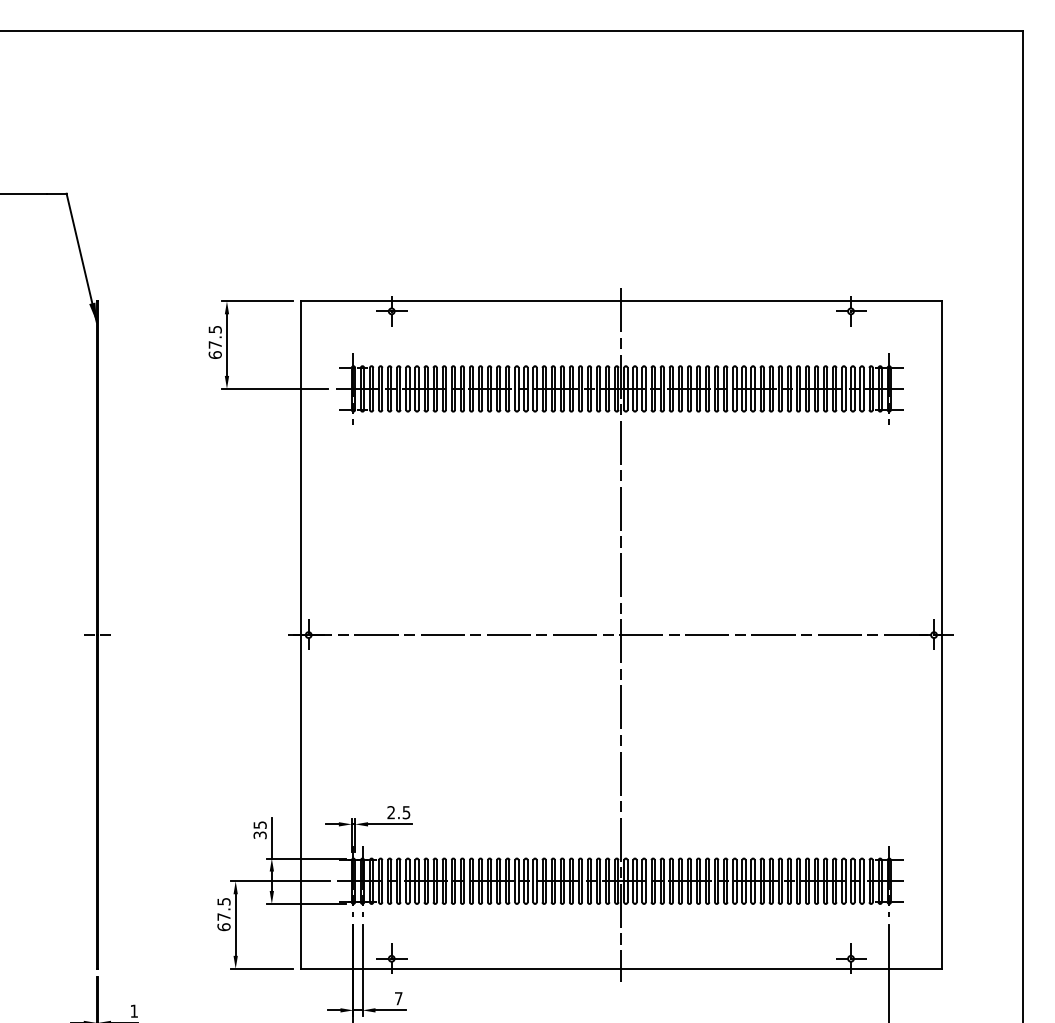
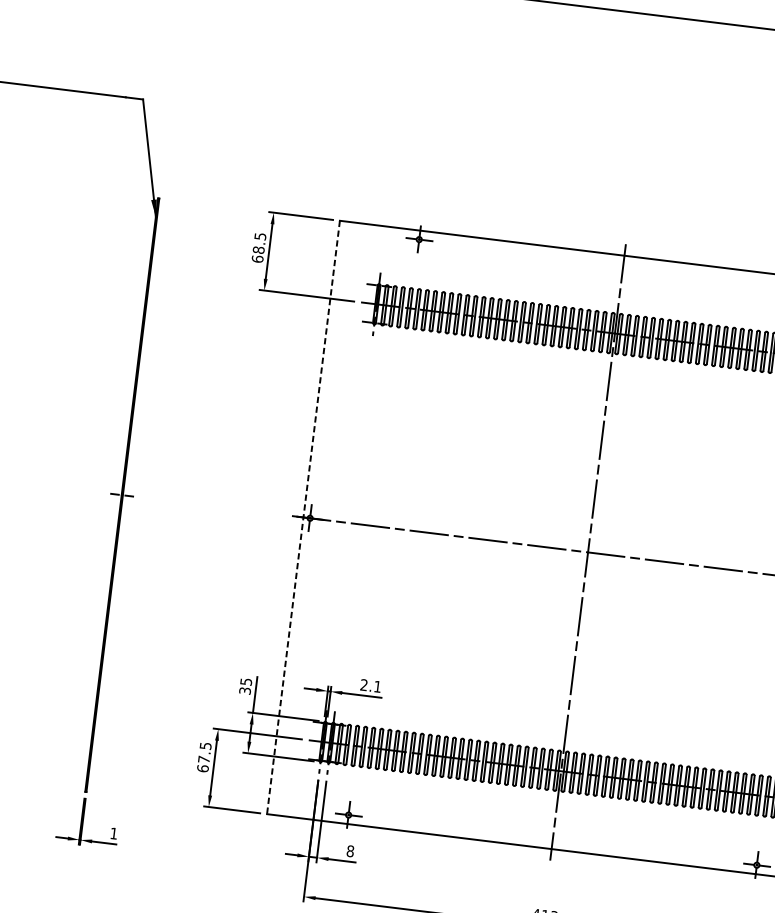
text: (214, 344) -> (258, 249), 67.5 -> 68.5
line: (301, 635) -> (303, 517), solid -> dashed
text: (406, 812) -> (377, 686), 2.5 -> 2.1
text: (398, 998) -> (350, 851), 7 -> 8

